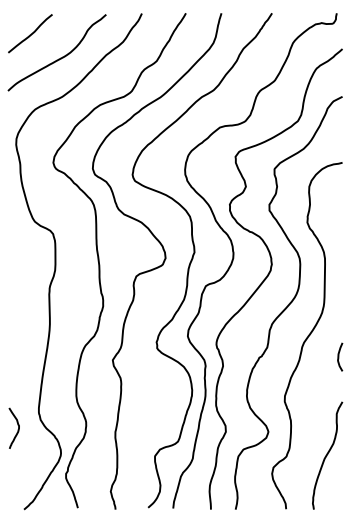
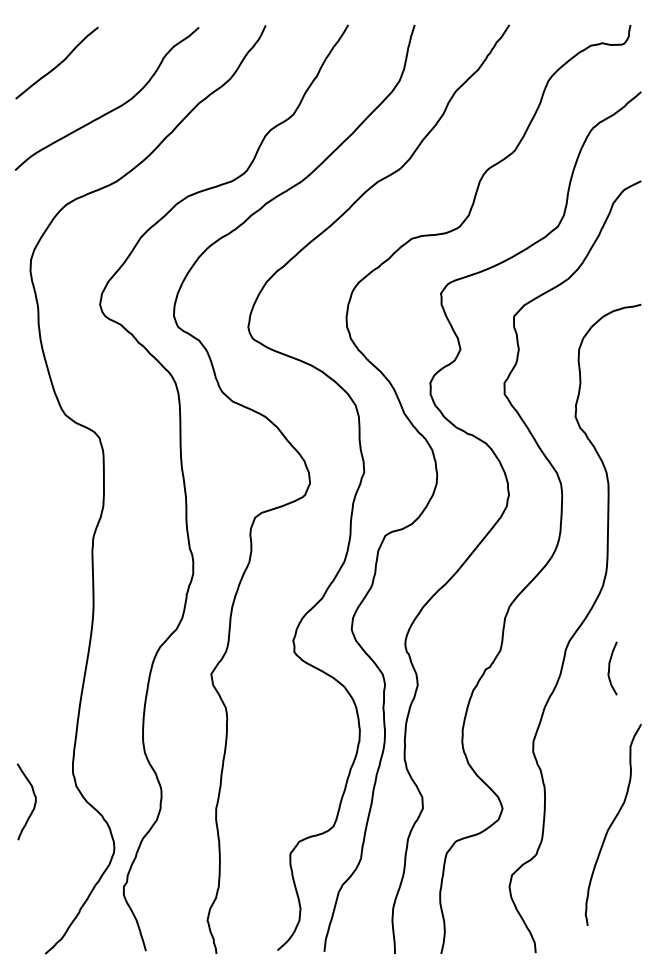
curve: (339, 356) -> (611, 667), moved
curve: (327, 455) -> (613, 824), moved

